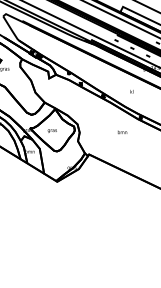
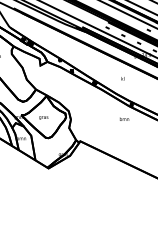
text: (122, 132) -> (124, 119), moved

